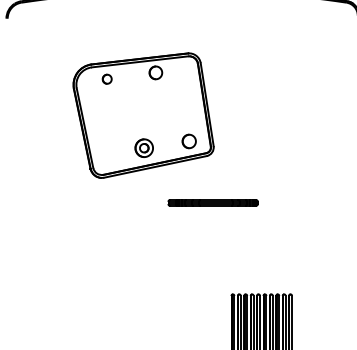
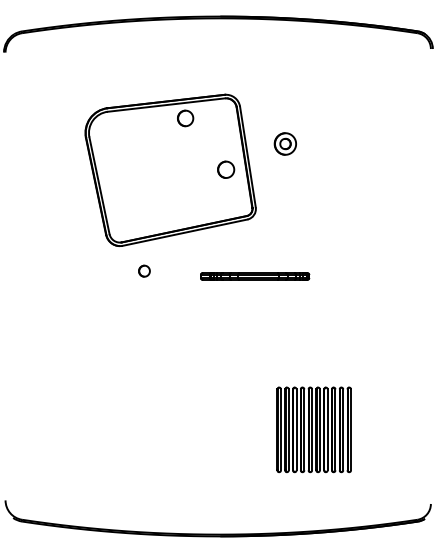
part: (107, 78) -> (144, 270), moved
part: (189, 141) -> (226, 169), moved
part: (143, 147) -> (284, 143), moved

